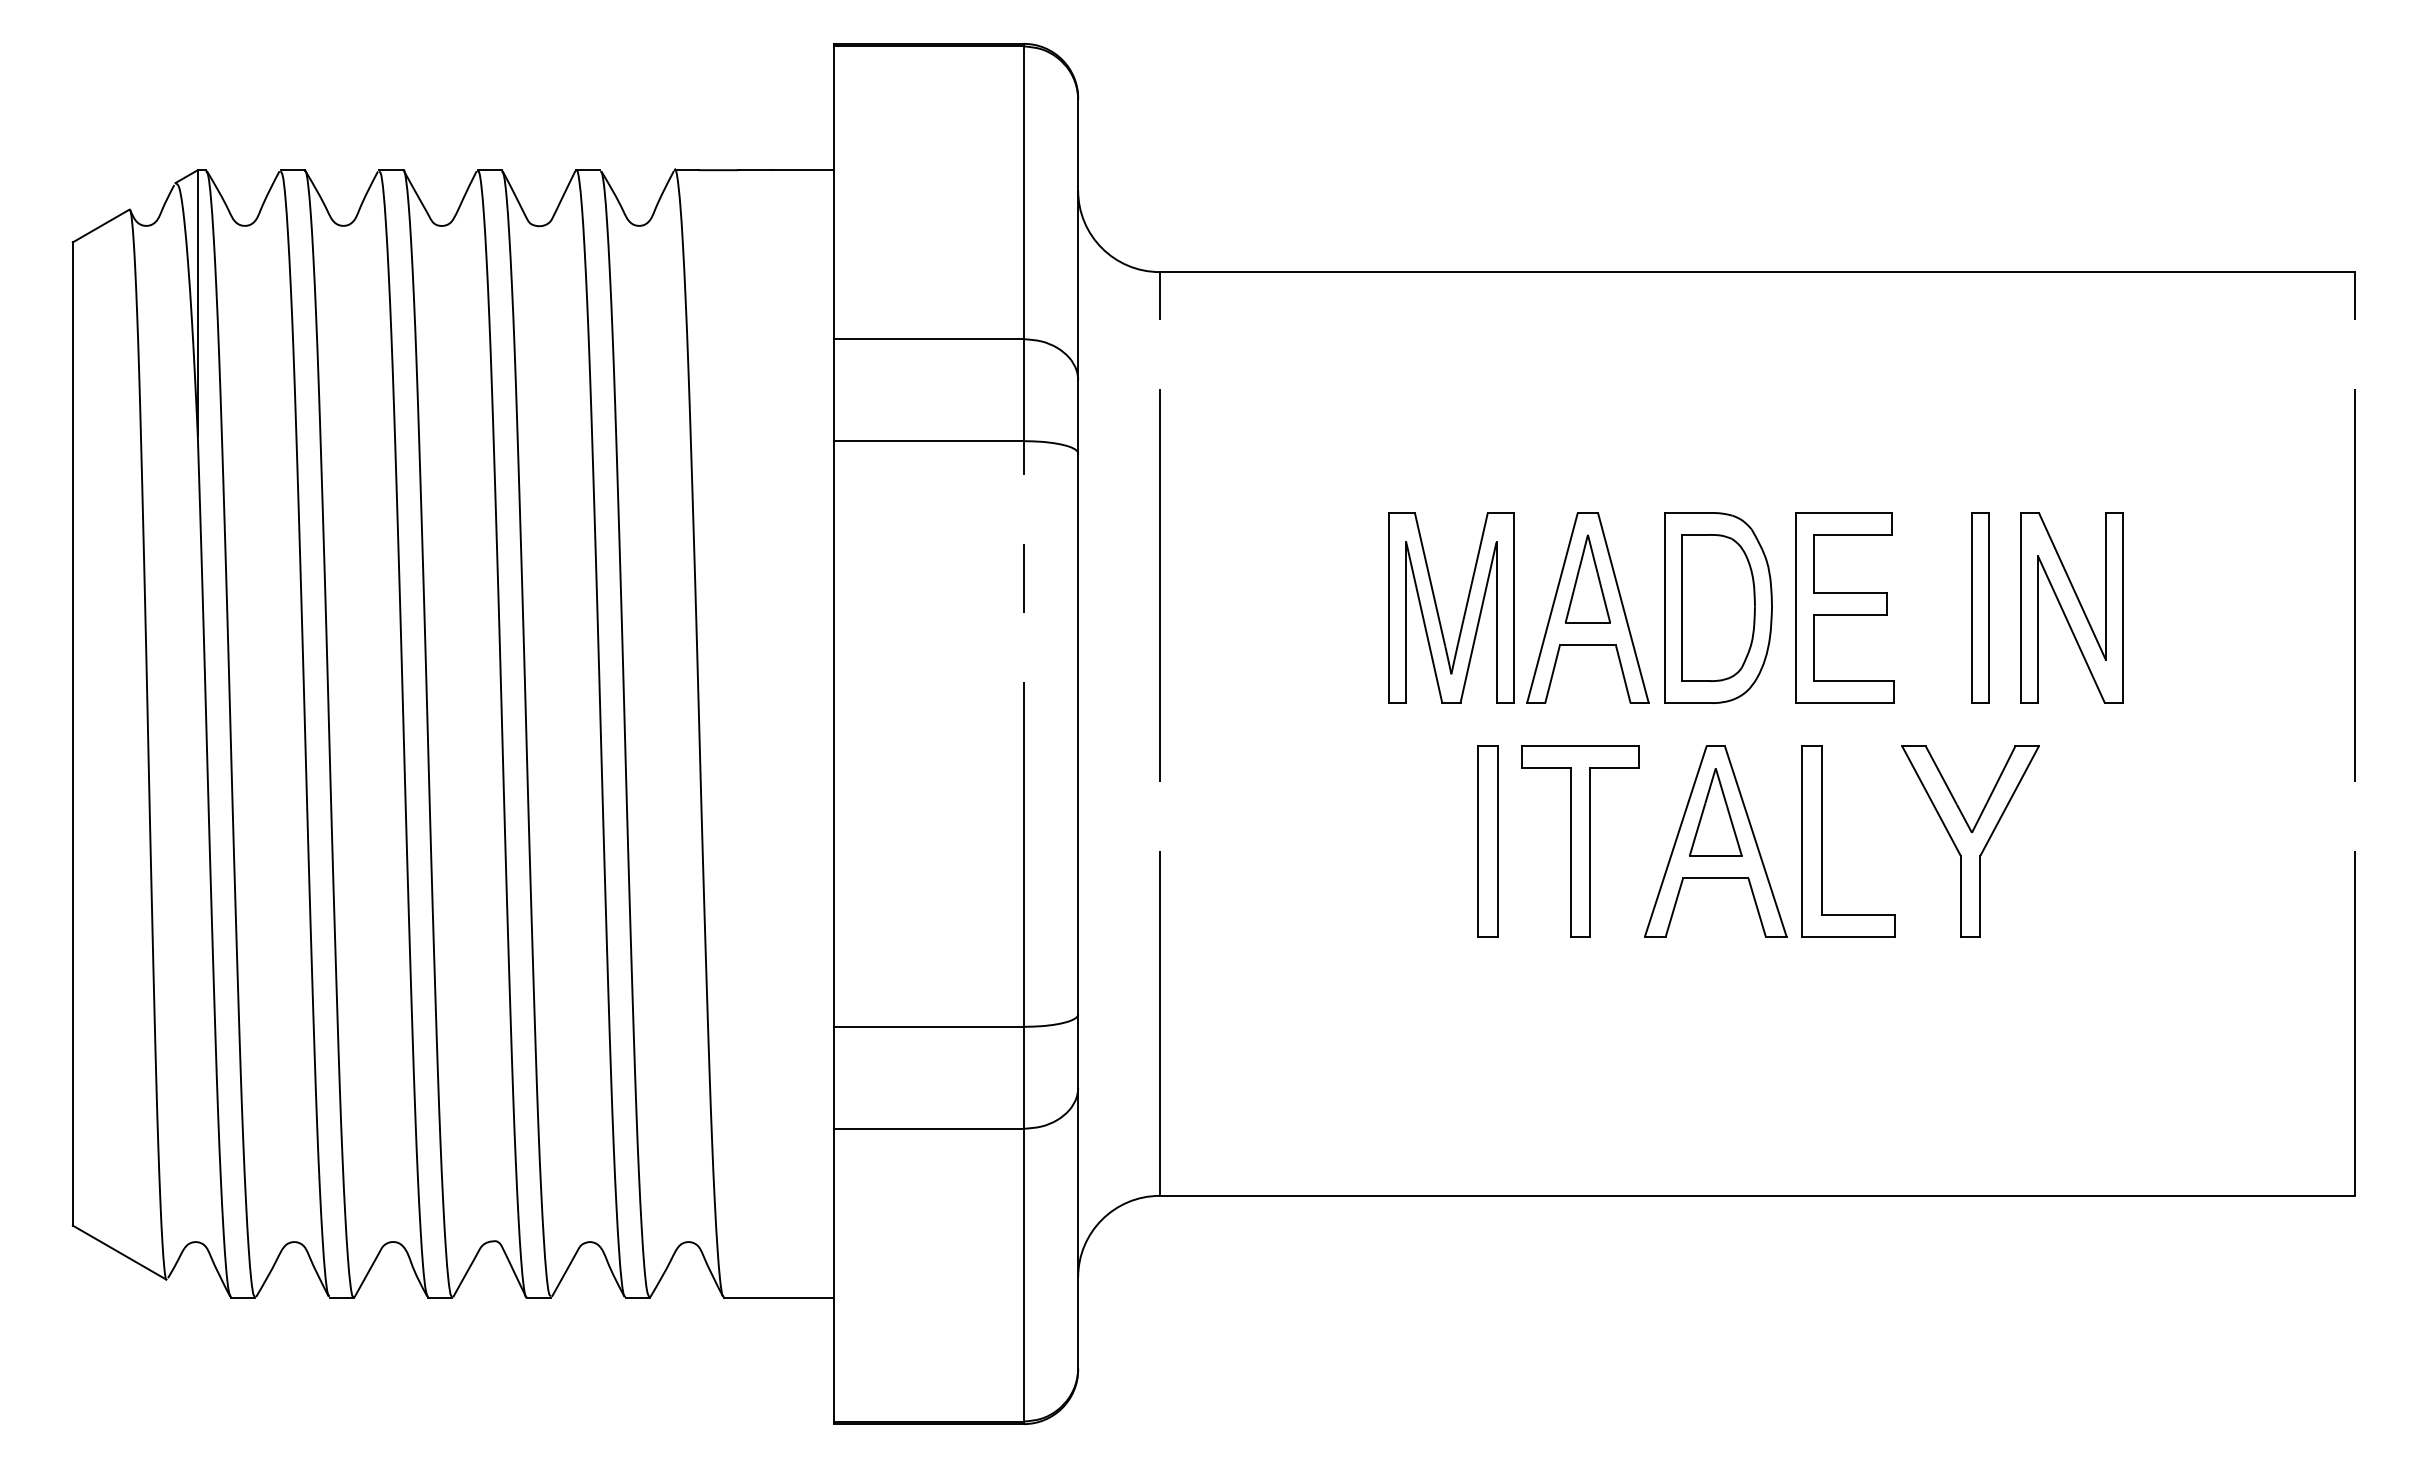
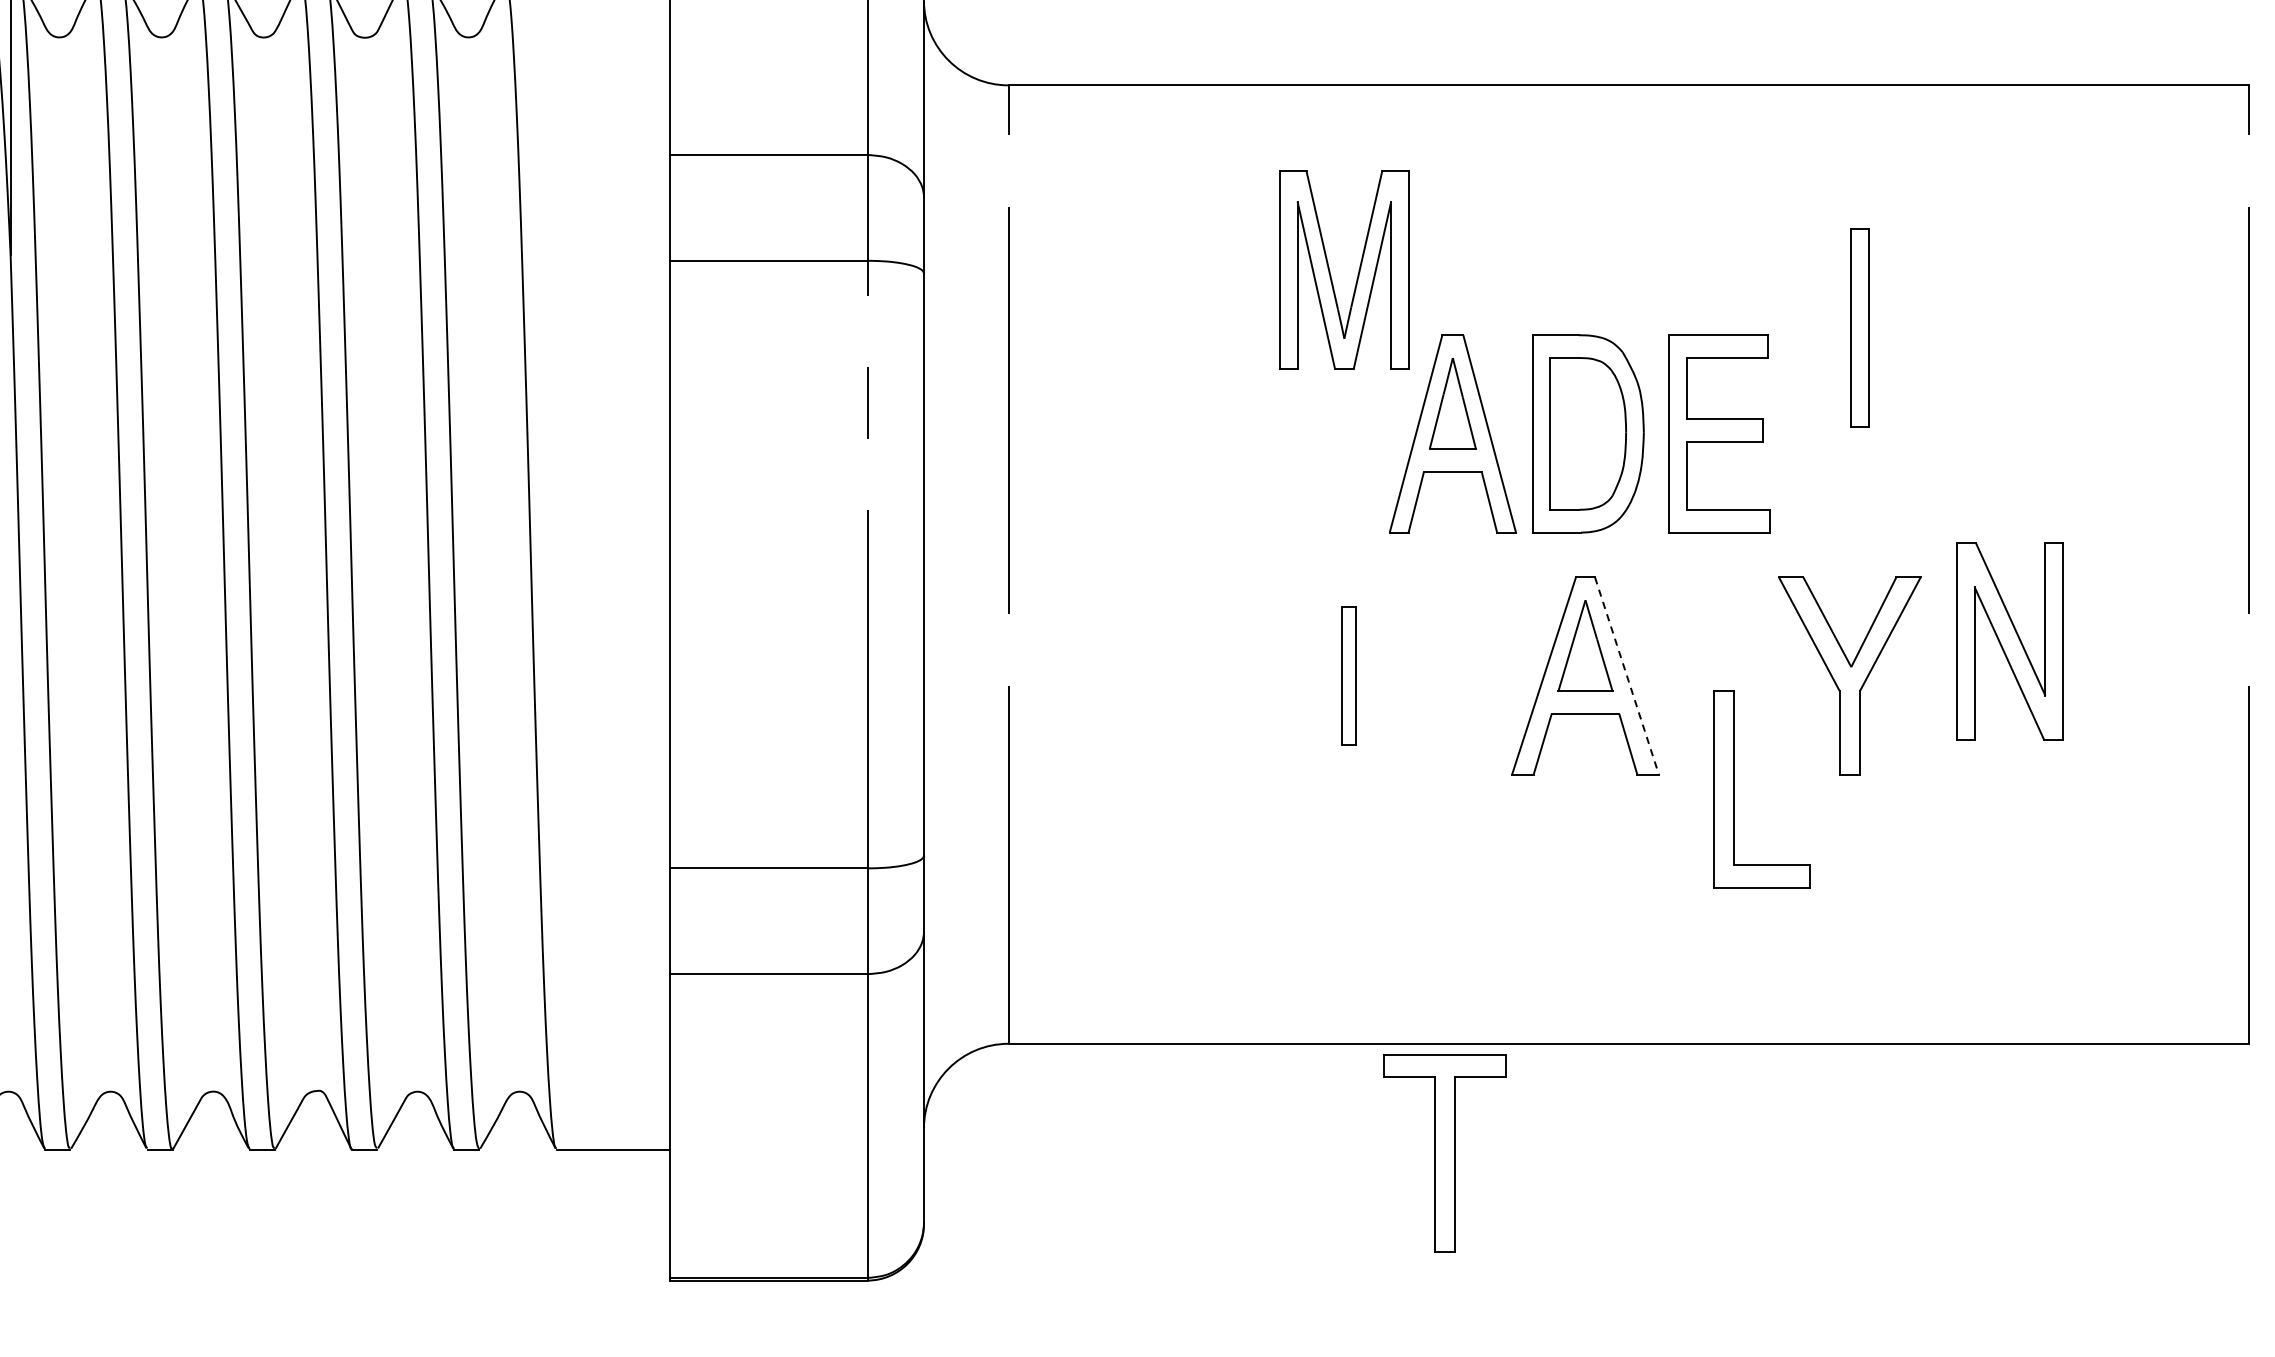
part: (1980, 607) -> (1860, 327), moved
part: (2071, 607) -> (2009, 640), moved
part: (1464, 610) -> (1357, 272), moved
part: (1487, 841) -> (1348, 676), size x0.7
part: (1580, 841) -> (1445, 1153), moved
line: (1755, 841) -> (1626, 676), solid -> dashed
part: (1822, 841) -> (1734, 789), moved

